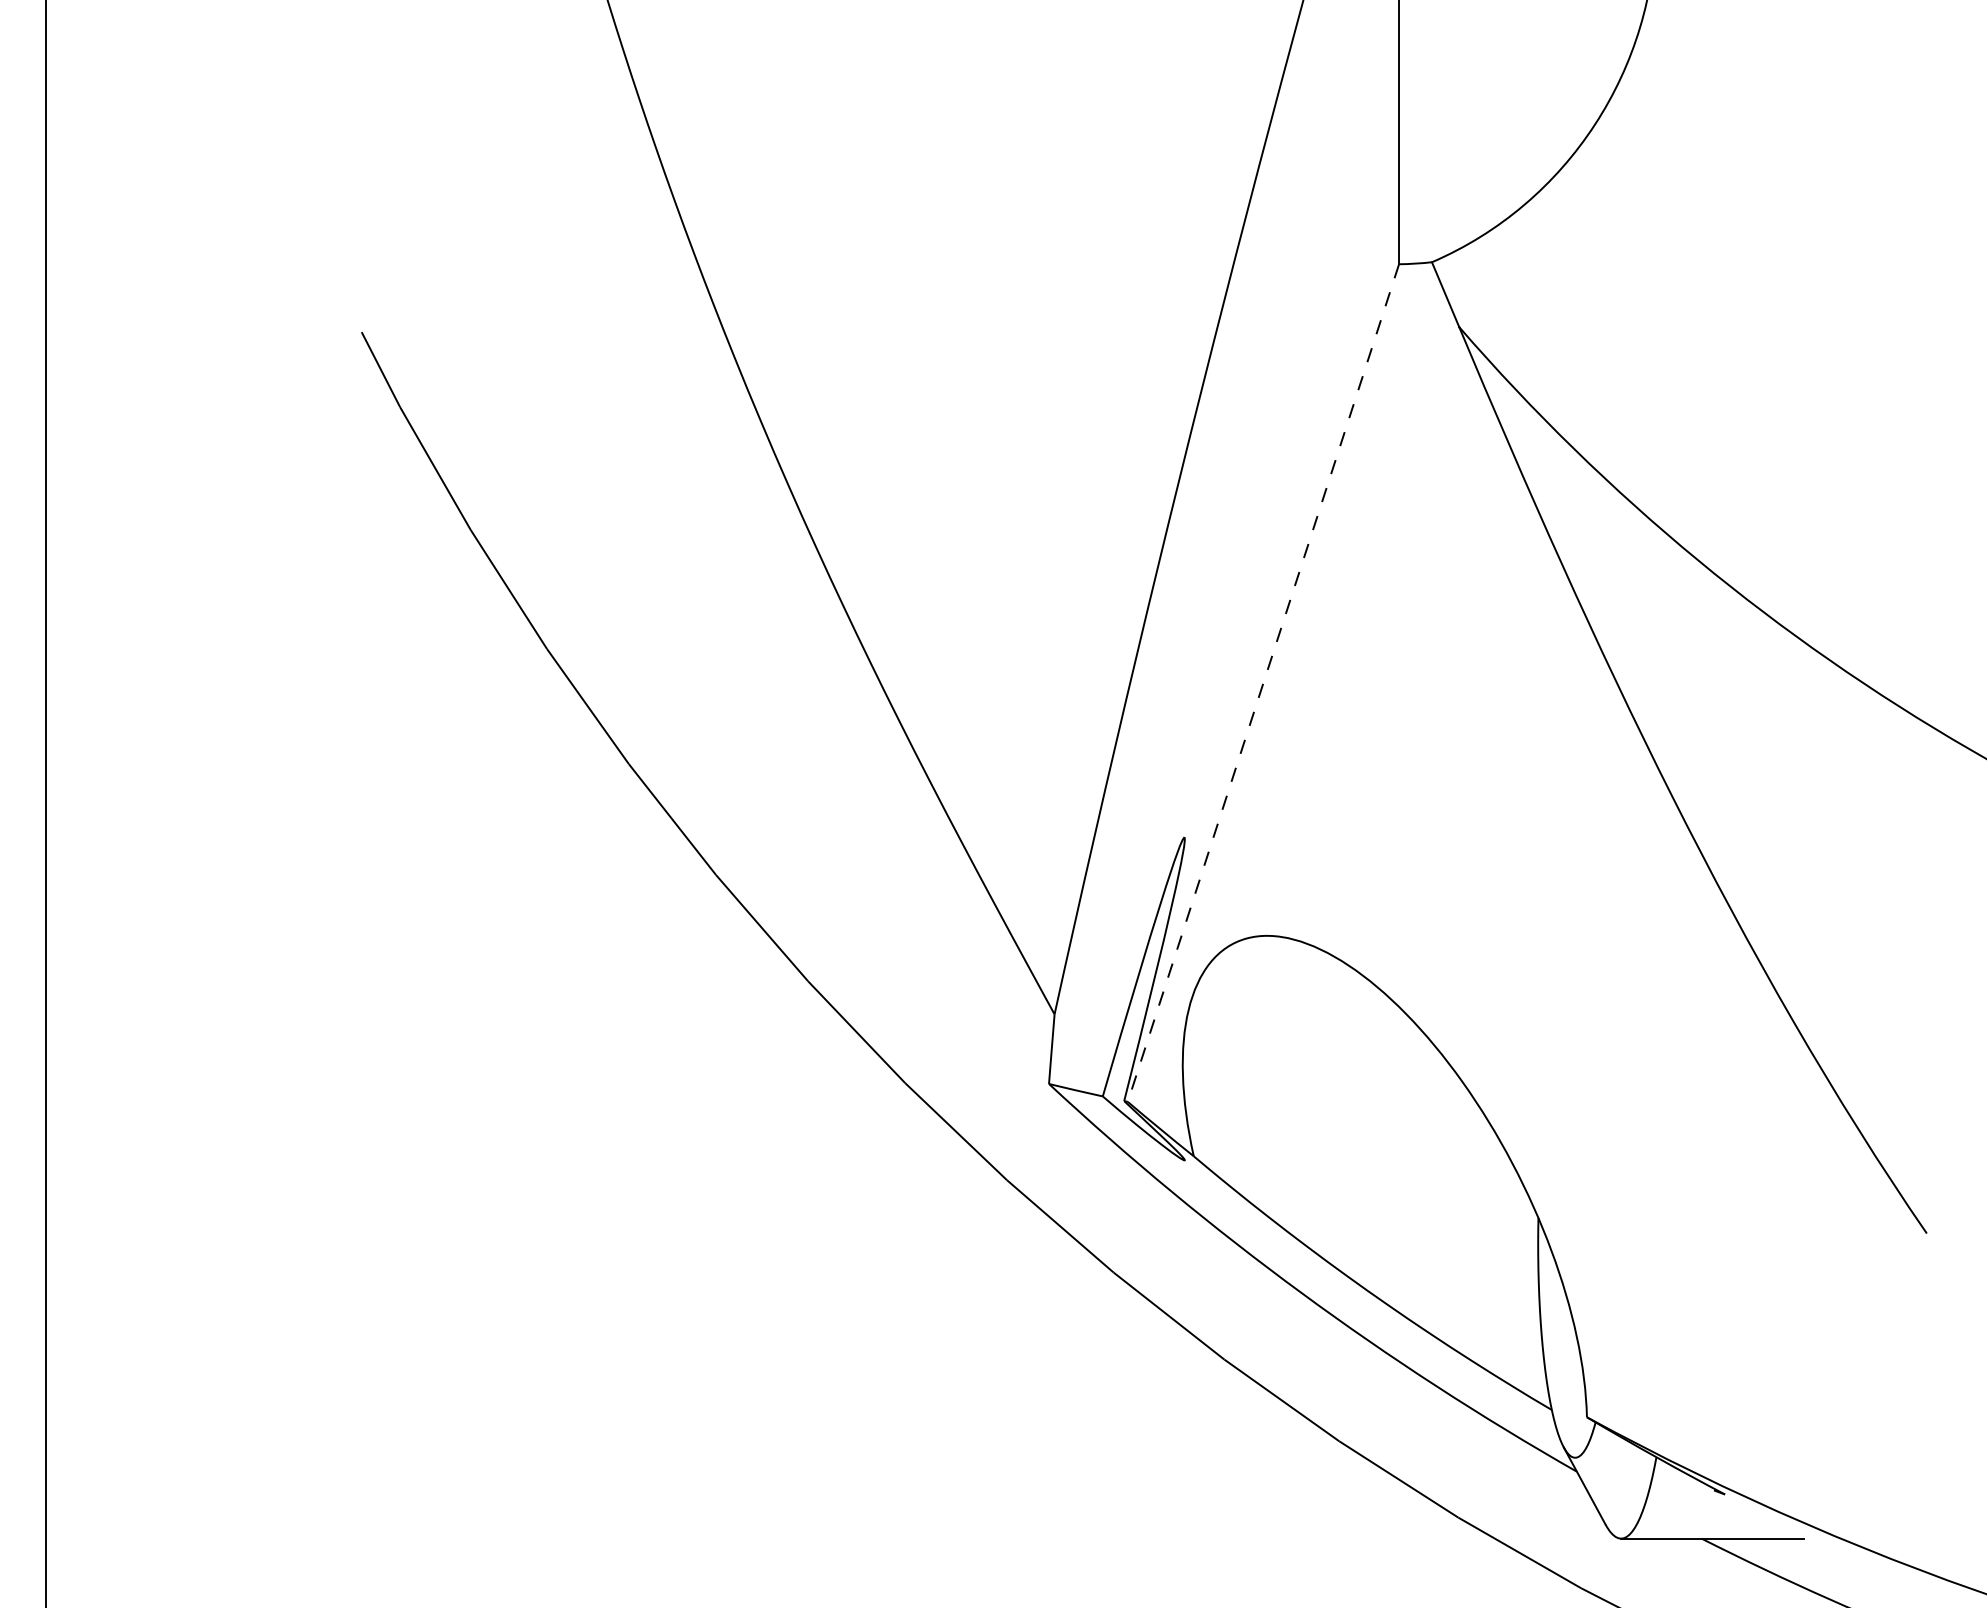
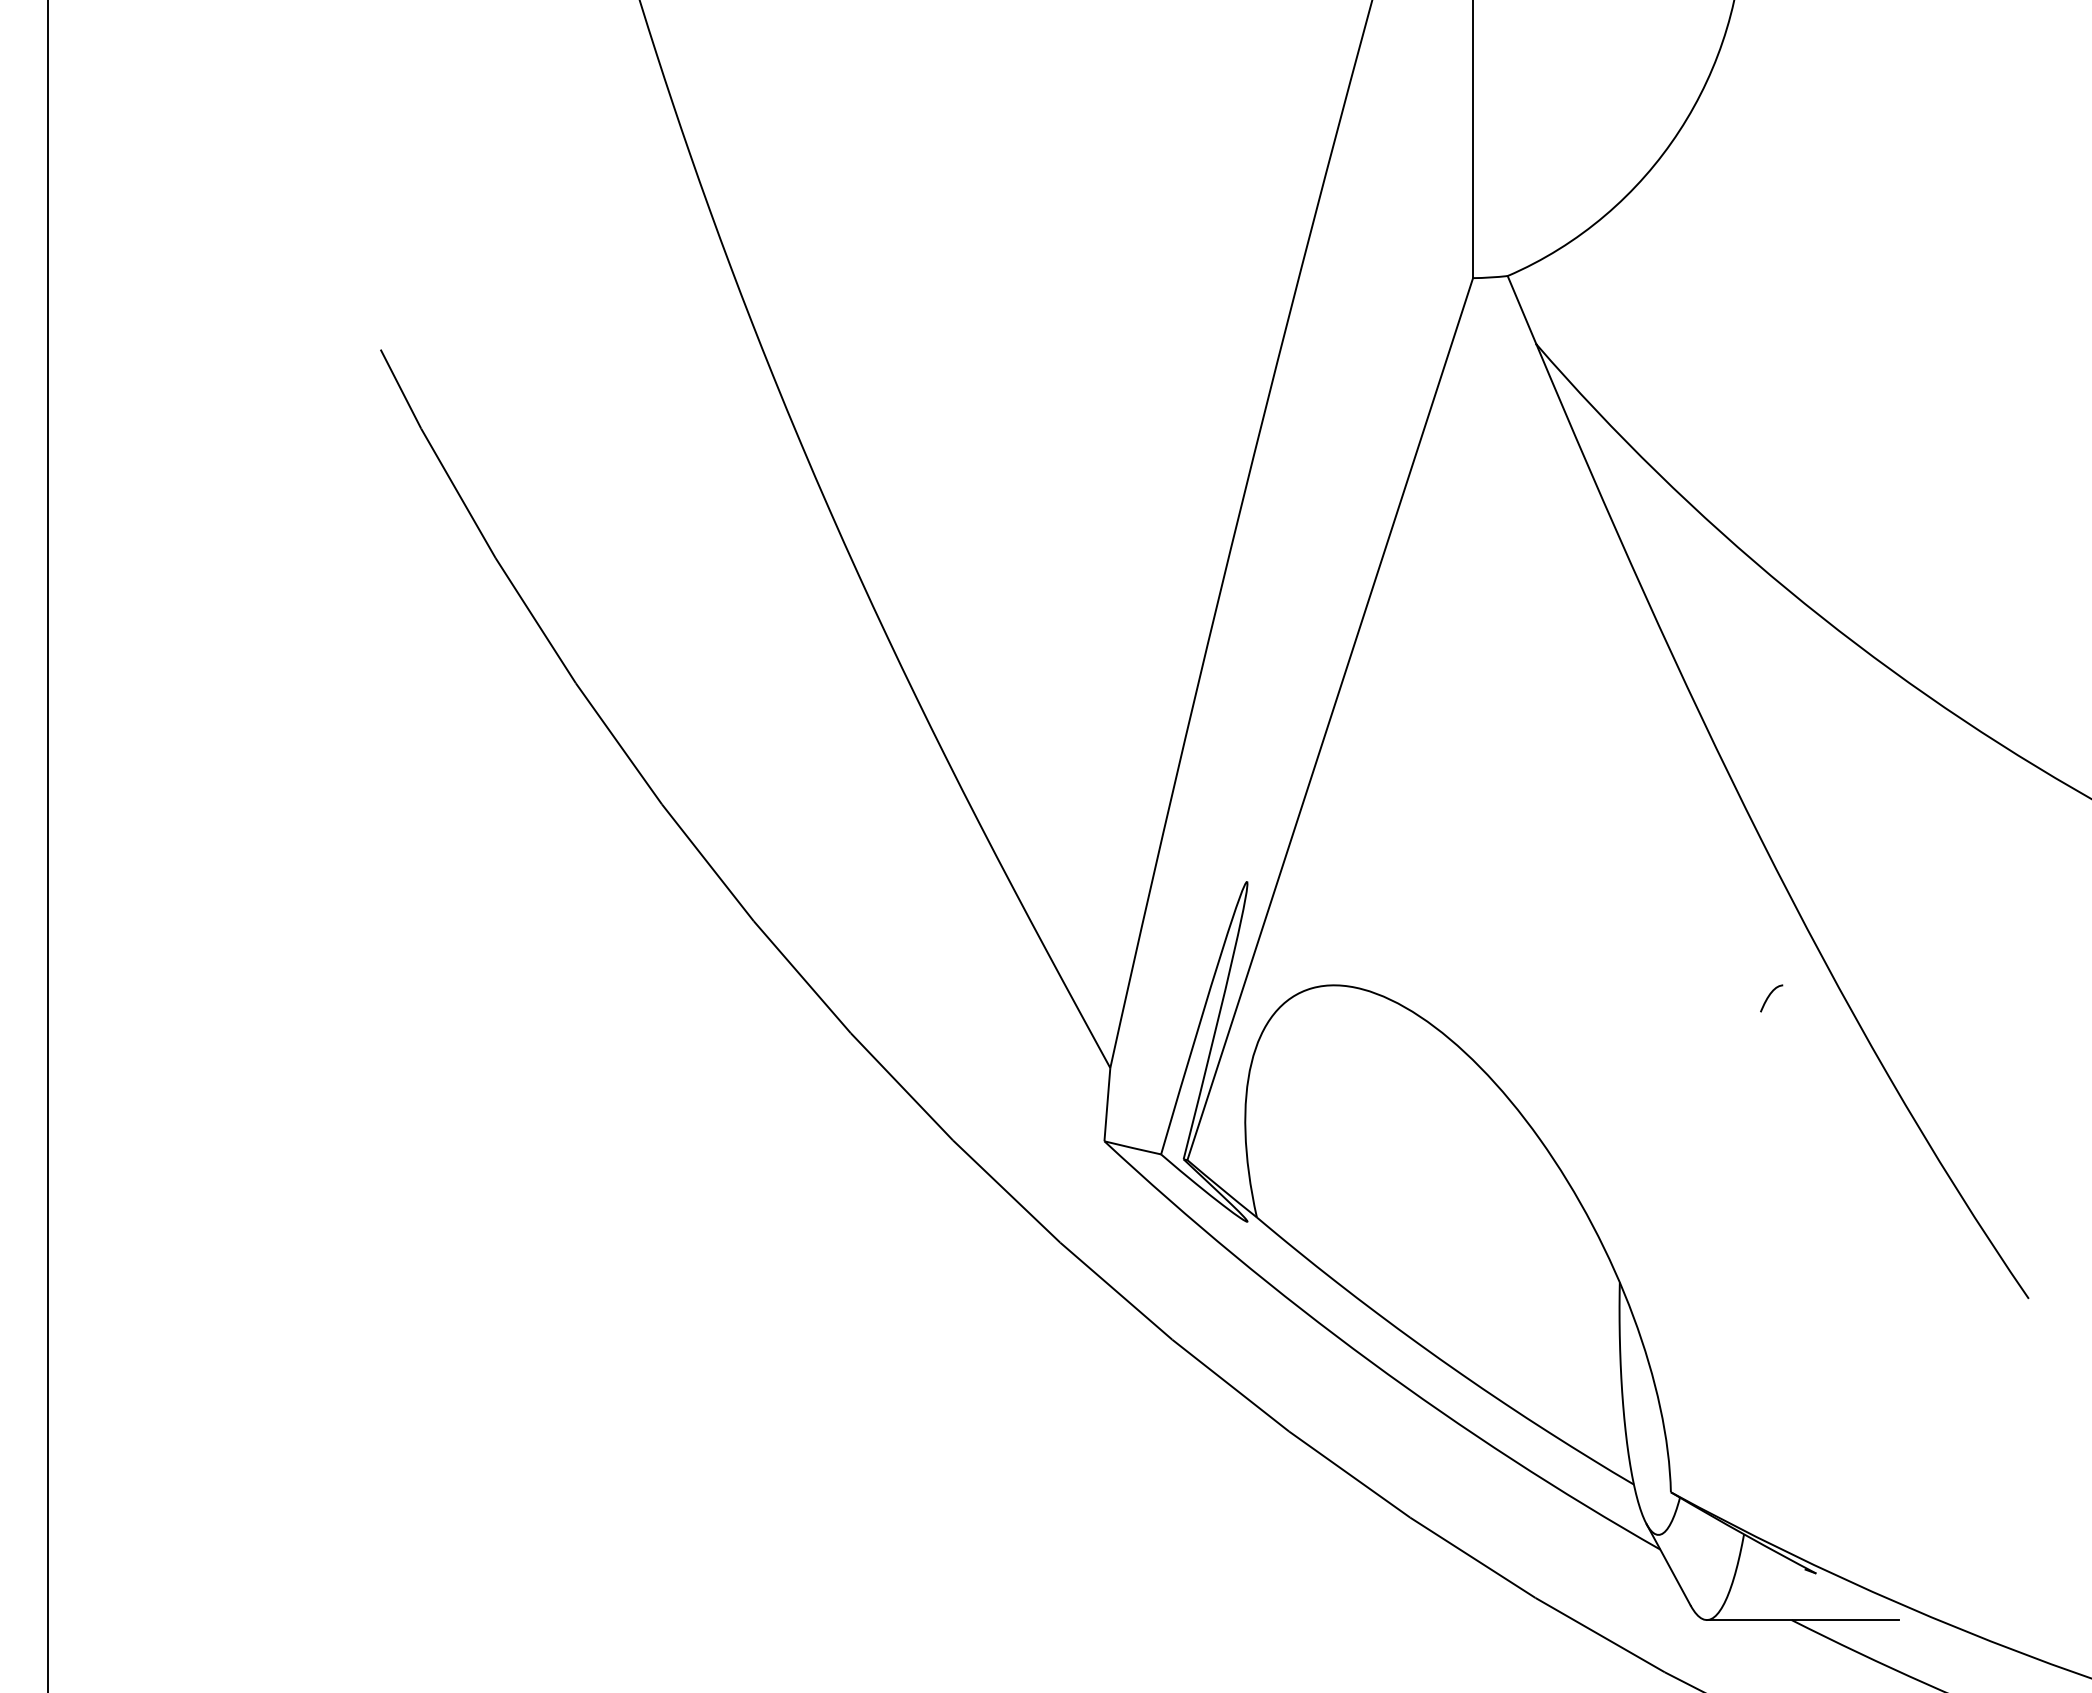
line: (1263, 683) -> (1330, 719), dashed -> solid
curve: (1680, 947) -> (1769, 997), added

